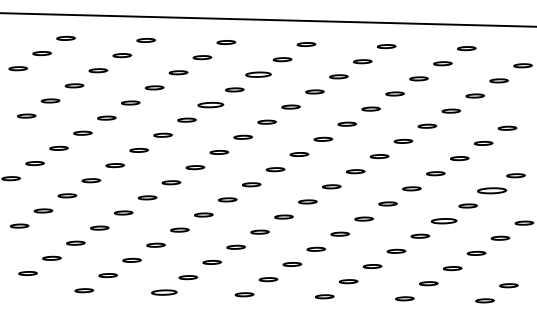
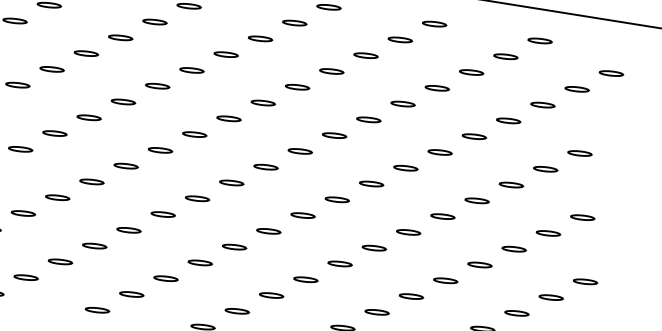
part: (258, 74) -> (260, 38), size x0.71
part: (210, 104) -> (191, 69), size x0.71
part: (491, 190) -> (547, 232), size x0.62
part: (444, 220) -> (480, 264), size x0.71
part: (164, 292) -> (97, 309), size x0.71

